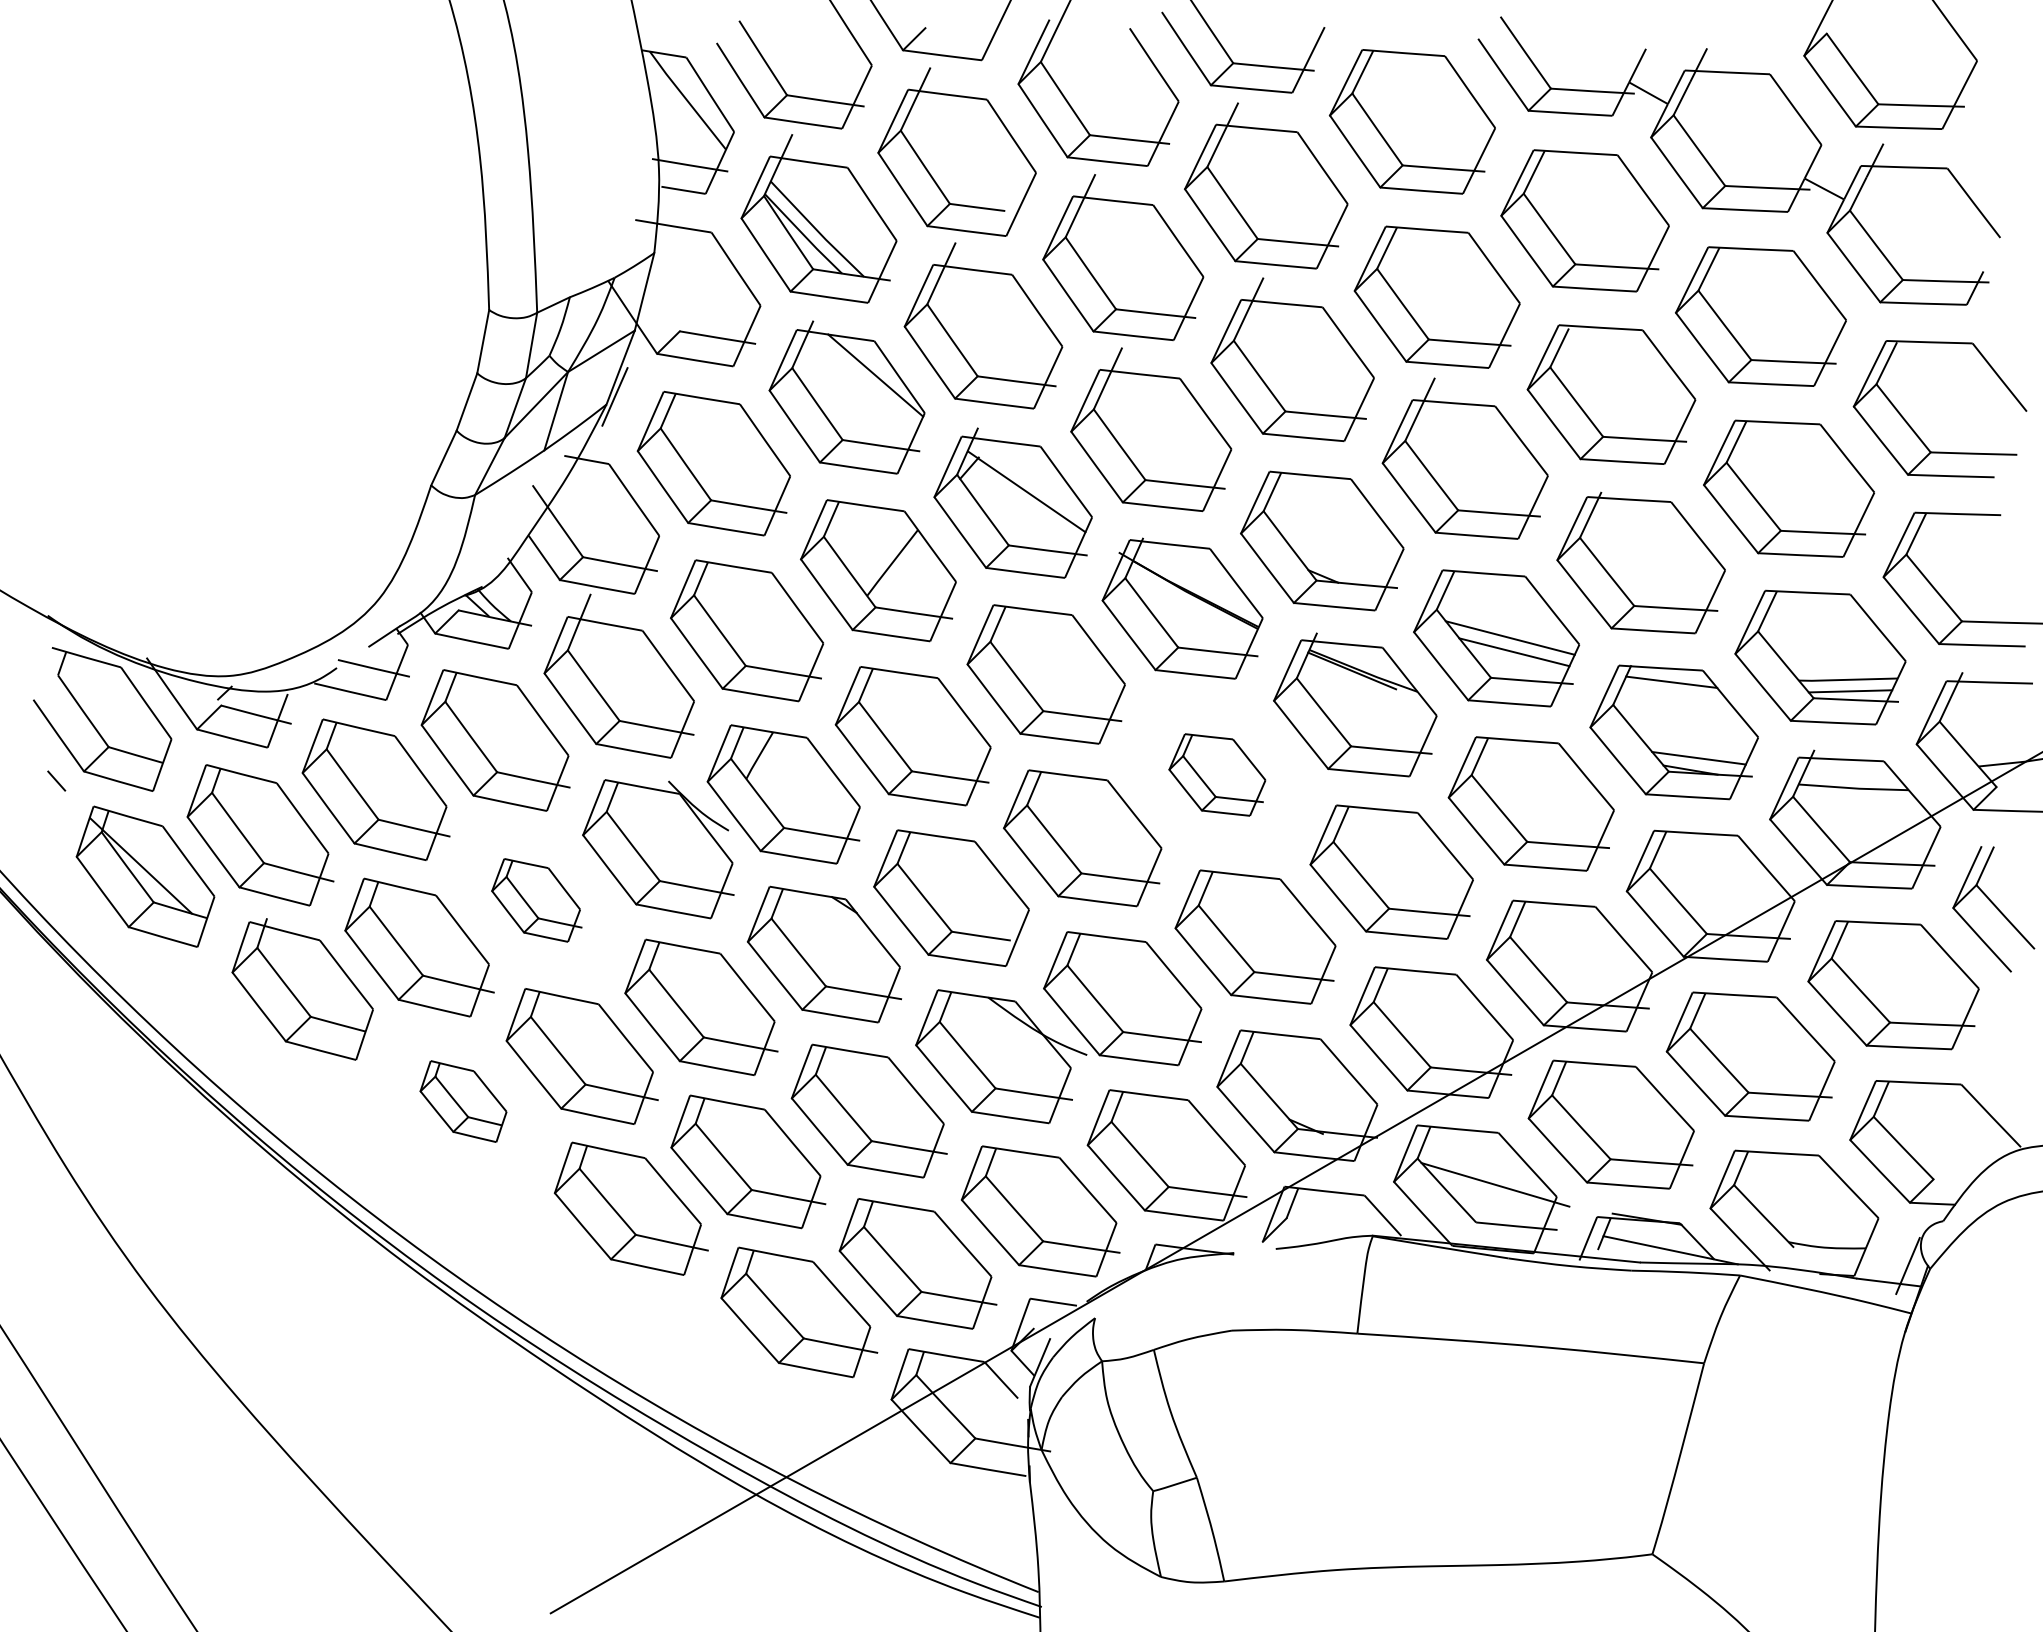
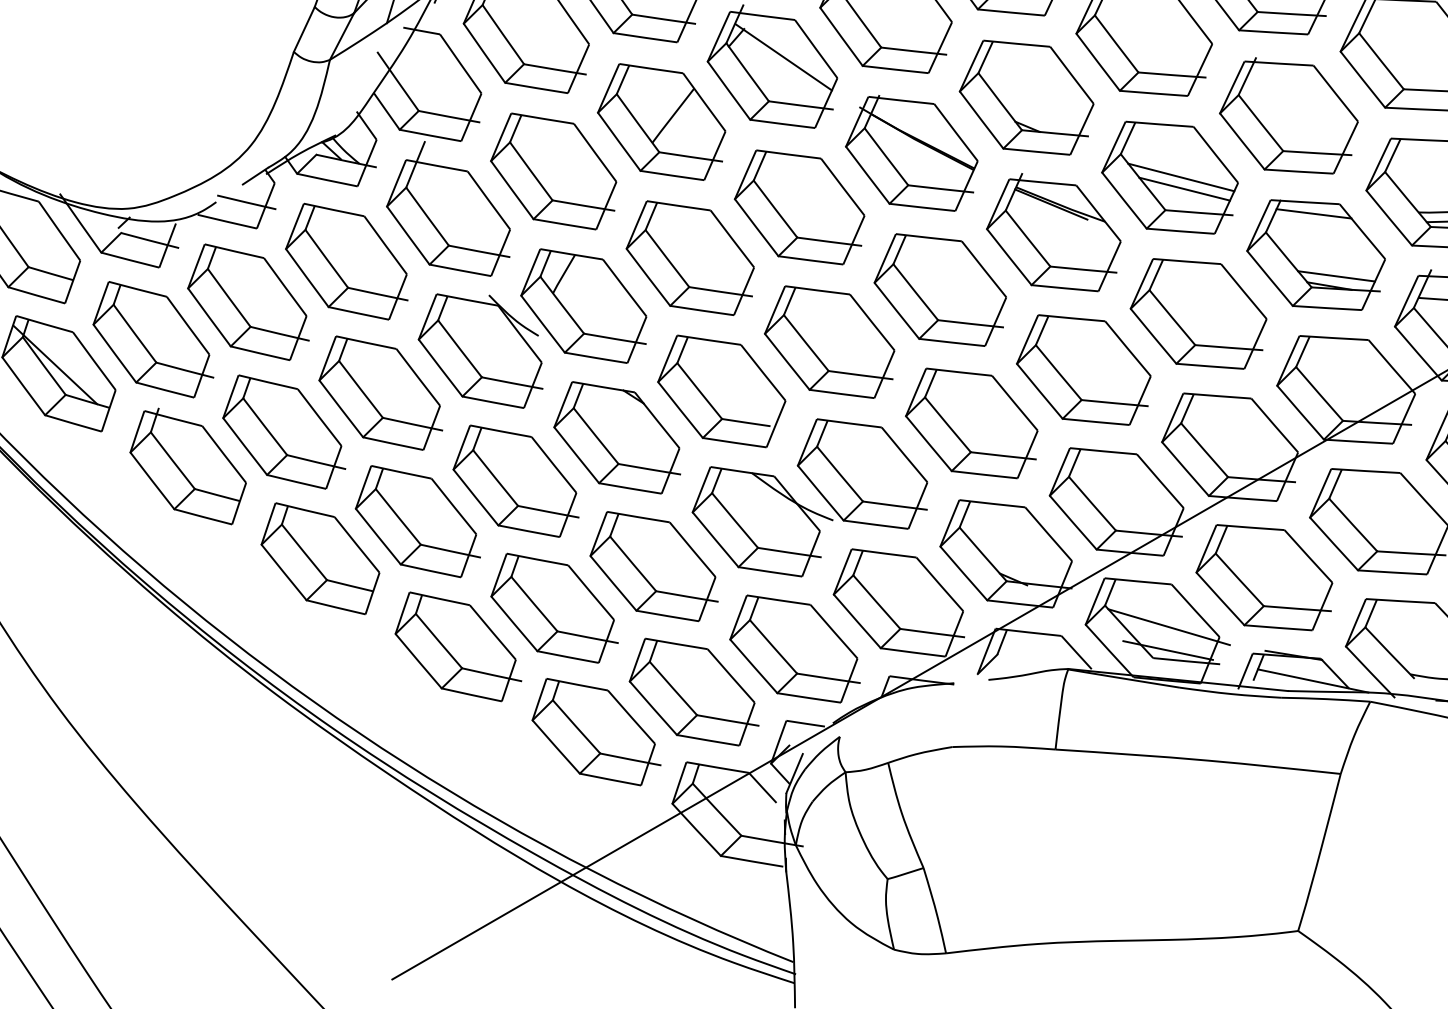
part: (1217, 774) -> (940, 289), size x1.67
part: (536, 900) -> (380, 393), size x1.67
part: (463, 1101) -> (320, 558), size x1.67
line: (1493, 1212) -> (1167, 649), added

